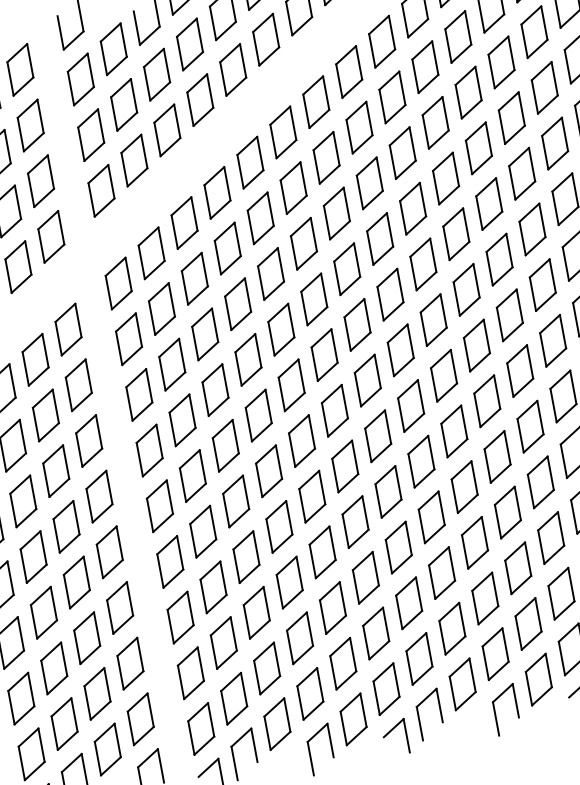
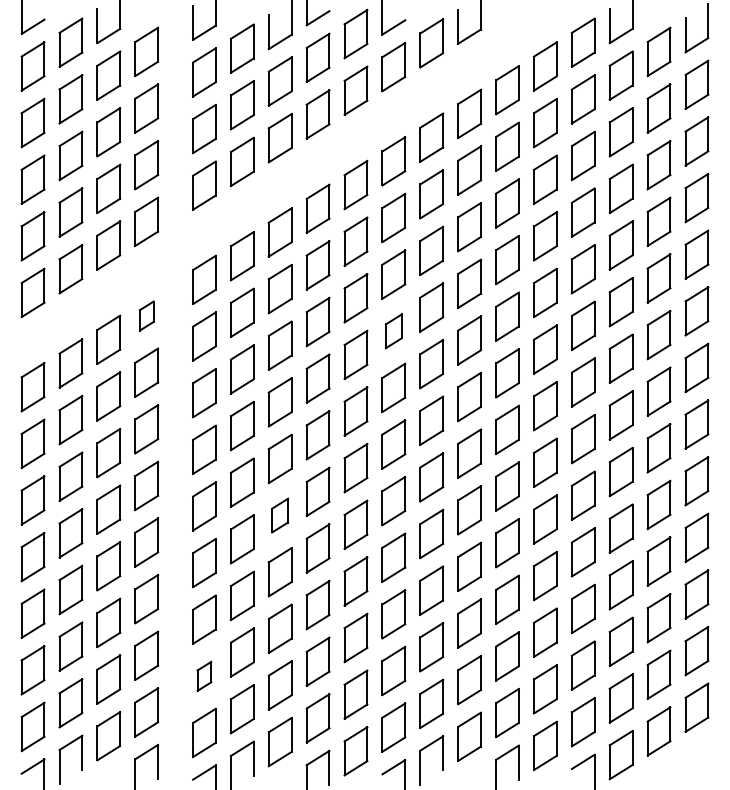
part: (314, 299) -> (393, 331), size x0.7
part: (68, 329) -> (146, 315), size x0.6
part: (235, 501) -> (279, 515), size x0.7
part: (191, 673) -> (204, 676), size x0.6

